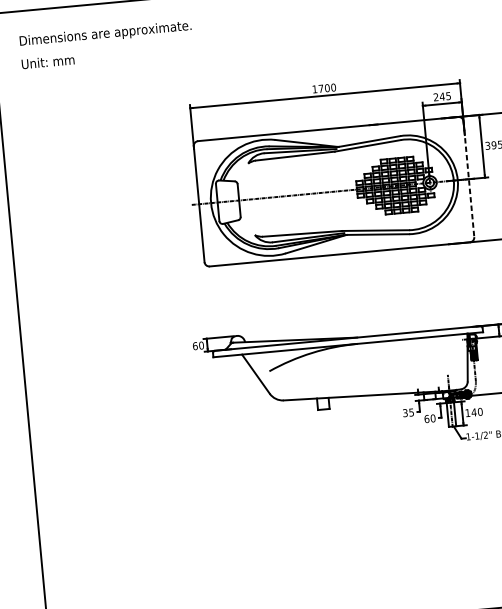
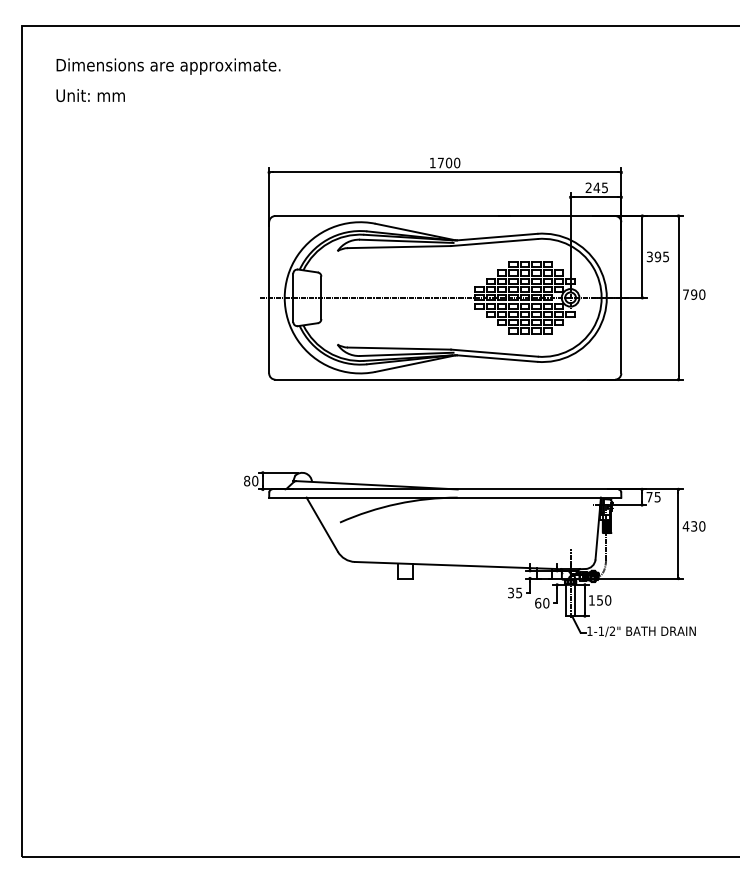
line: (469, 178) -> (621, 297), dashed -> solid
text: (195, 345) -> (247, 480), 60 -> 80
text: (473, 412) -> (599, 600), 140 -> 150

